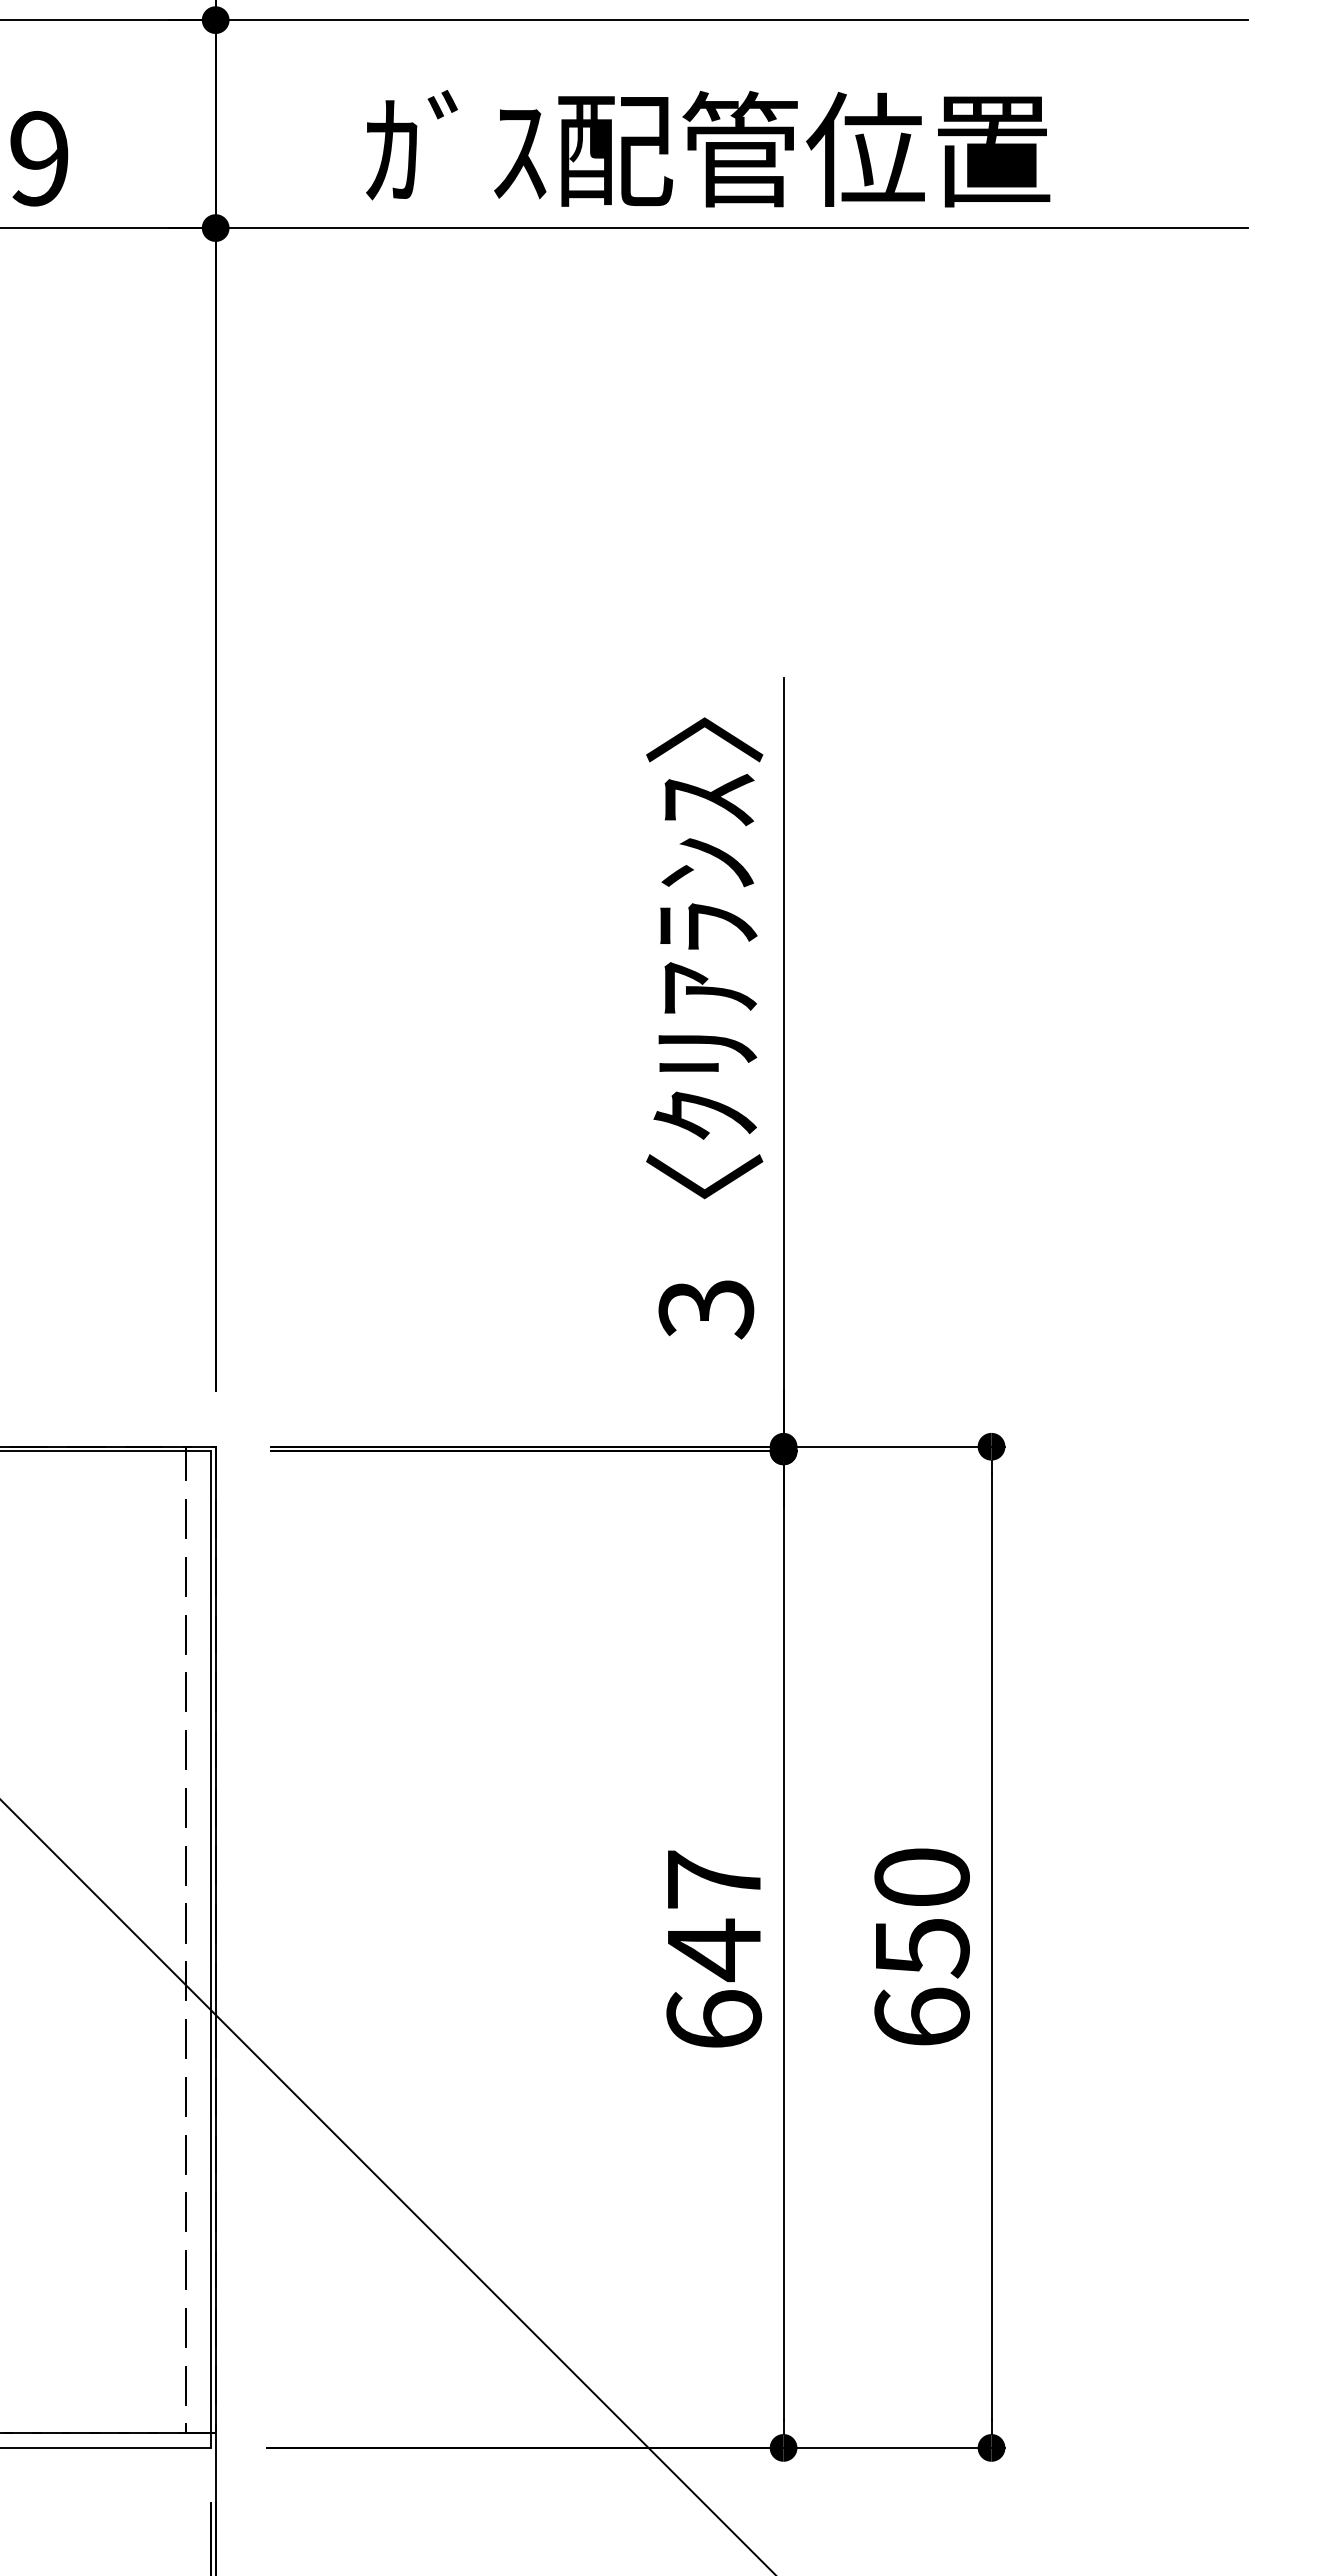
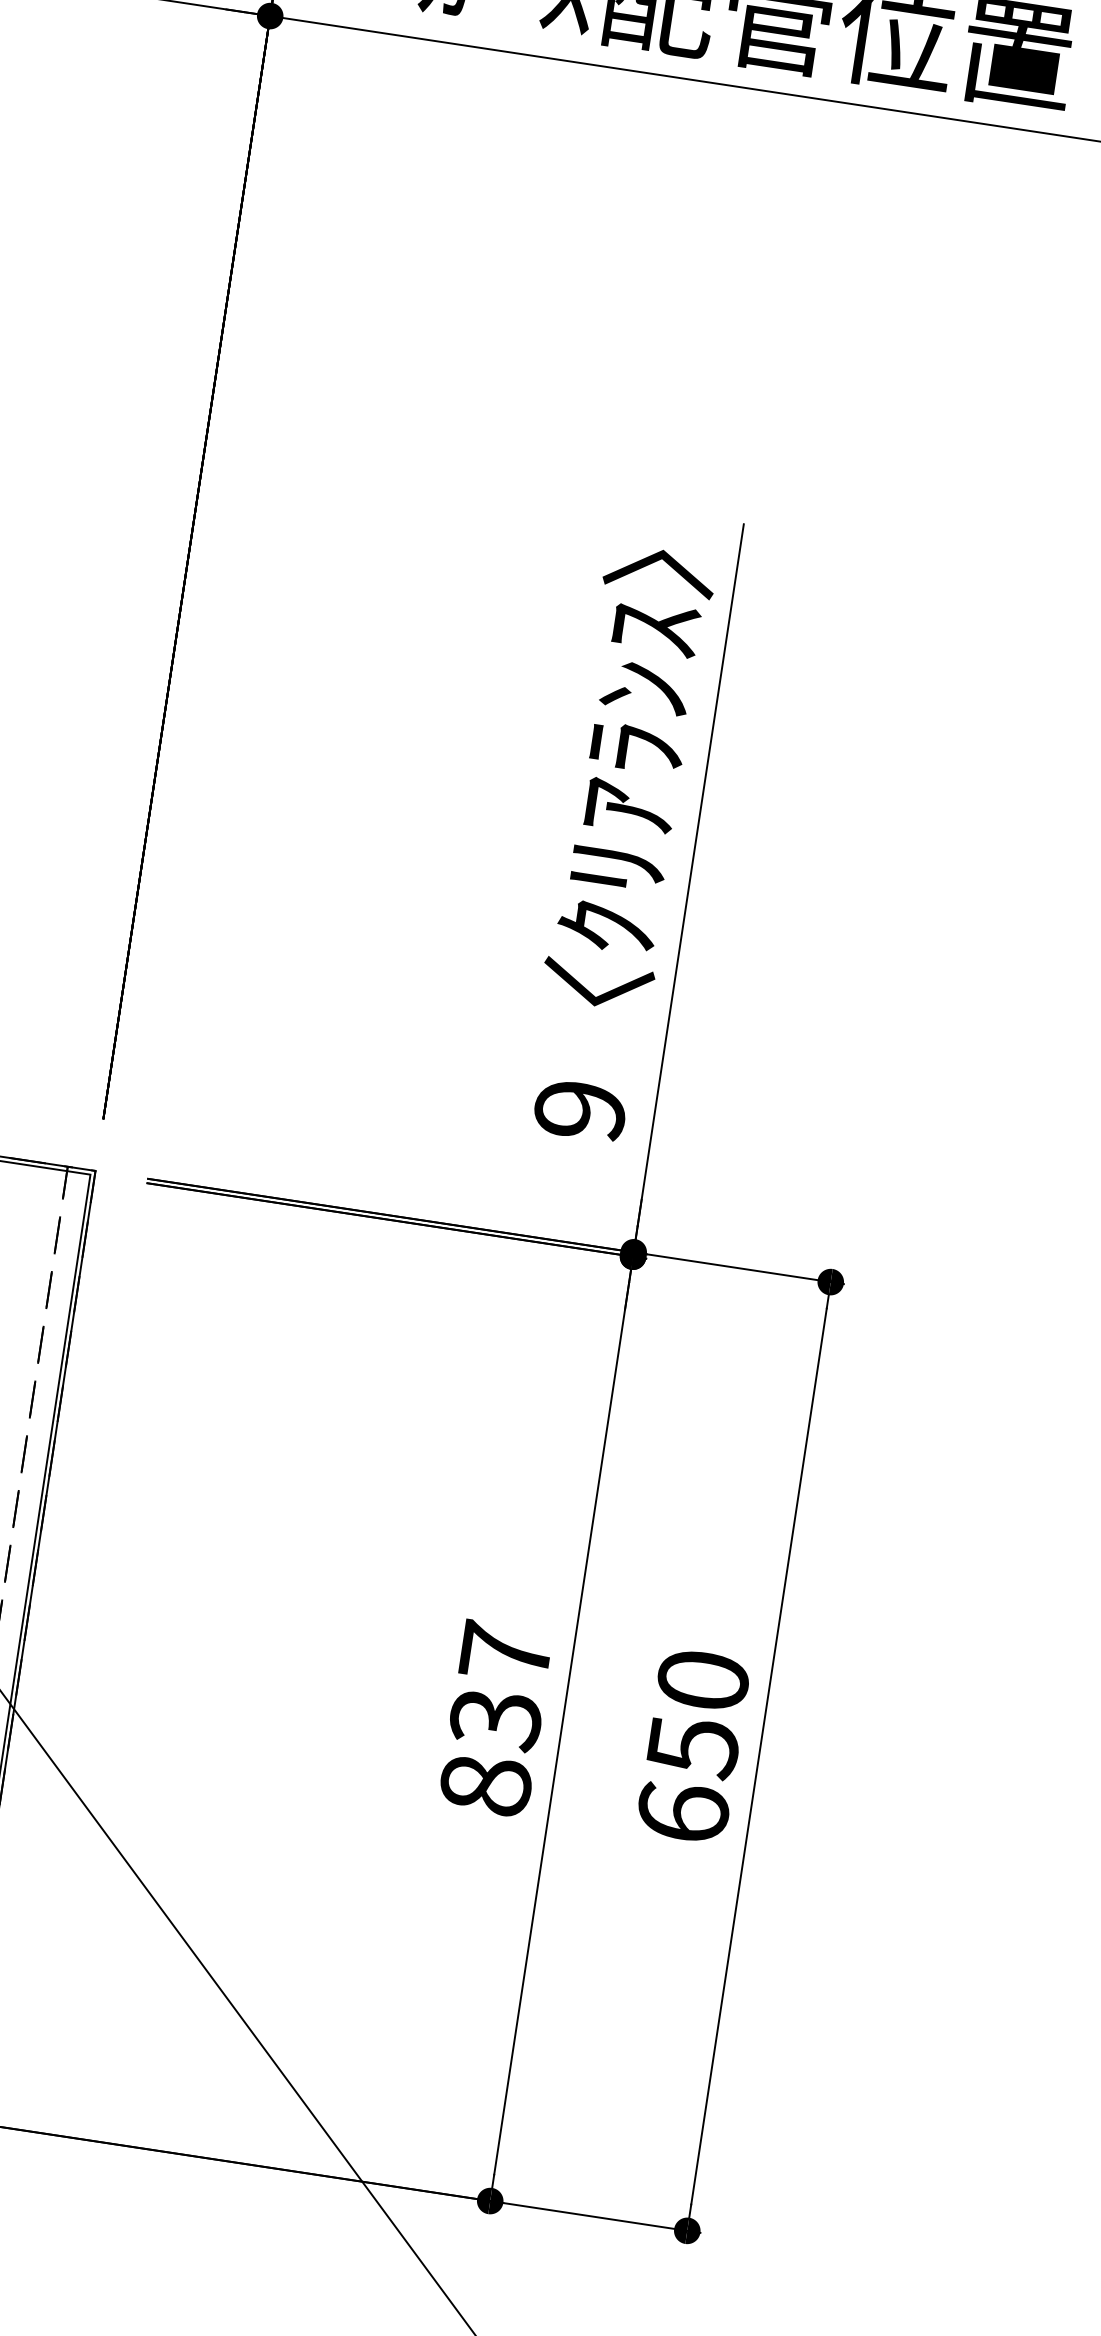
text: (706, 1309) -> (580, 1111), 3 -> 9
text: (714, 1983) -> (491, 1751), 647 -> 837

